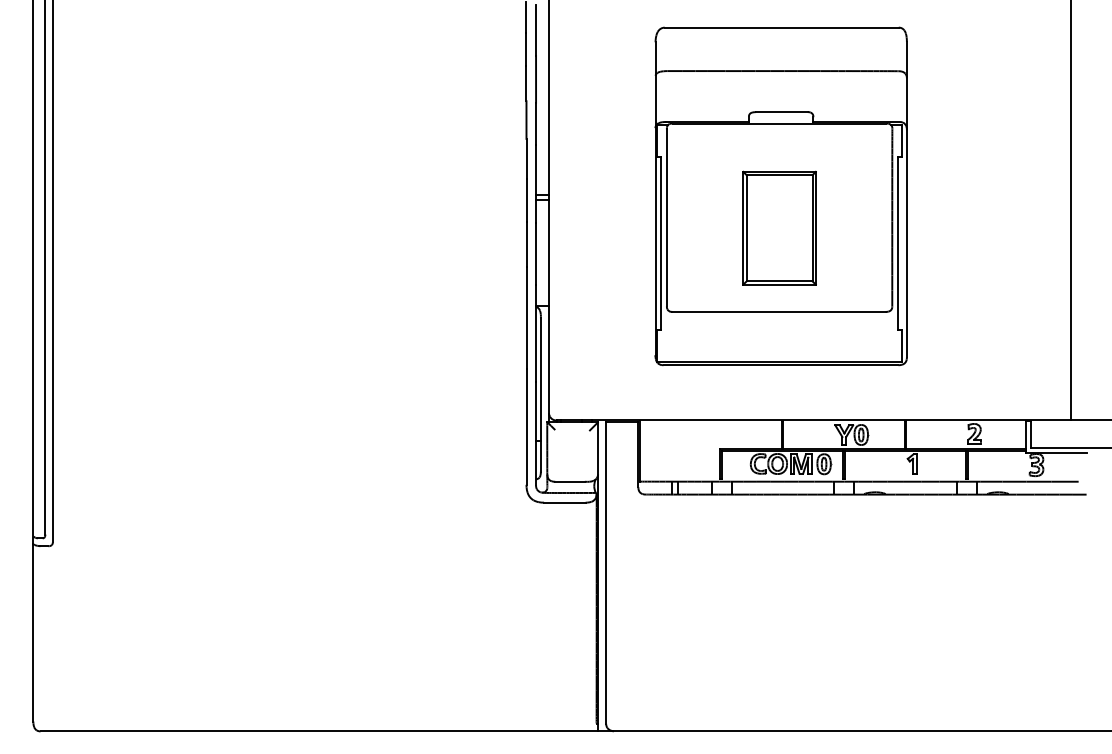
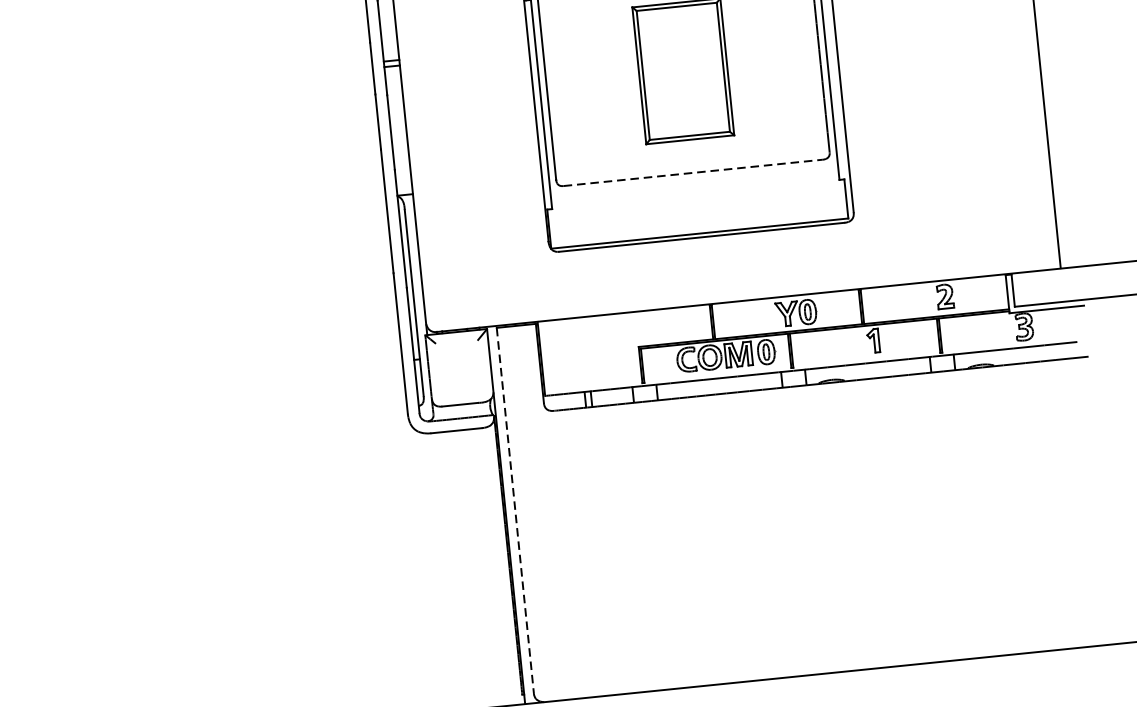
line: (779, 311) -> (693, 172), solid -> dashed
line: (606, 572) -> (515, 510), solid -> dashed

